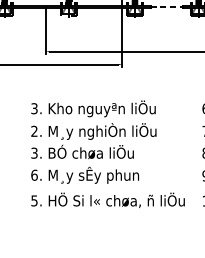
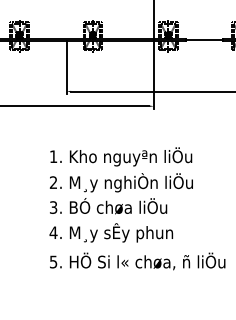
line: (166, 6) -> (204, 39), dashed -> solid
text: (34, 108) -> (53, 156), 3. -> 1.
text: (34, 175) -> (53, 232), 6. -> 4.

